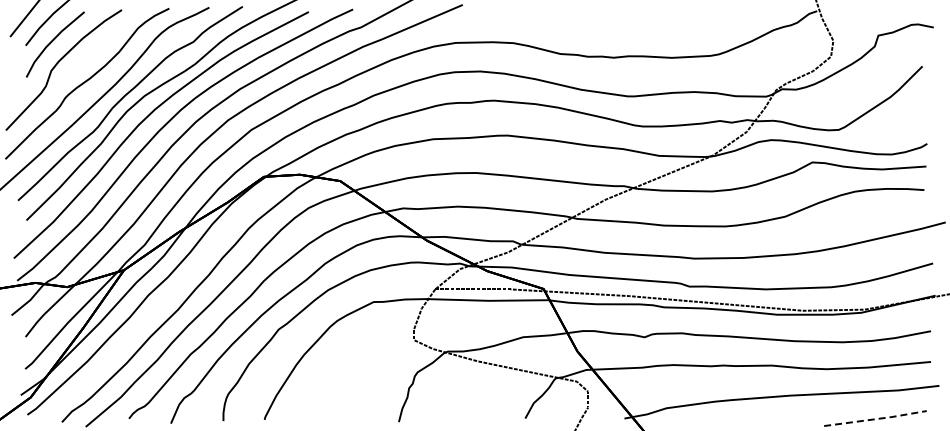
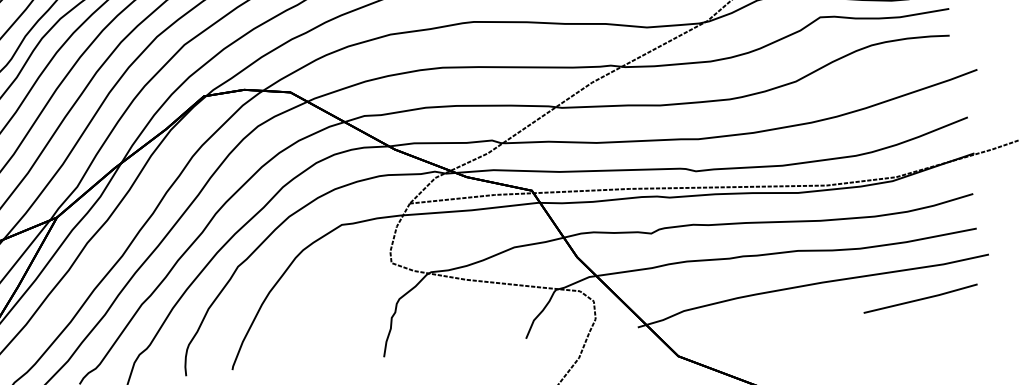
line: (876, 419) -> (921, 299), dashed -> solid

